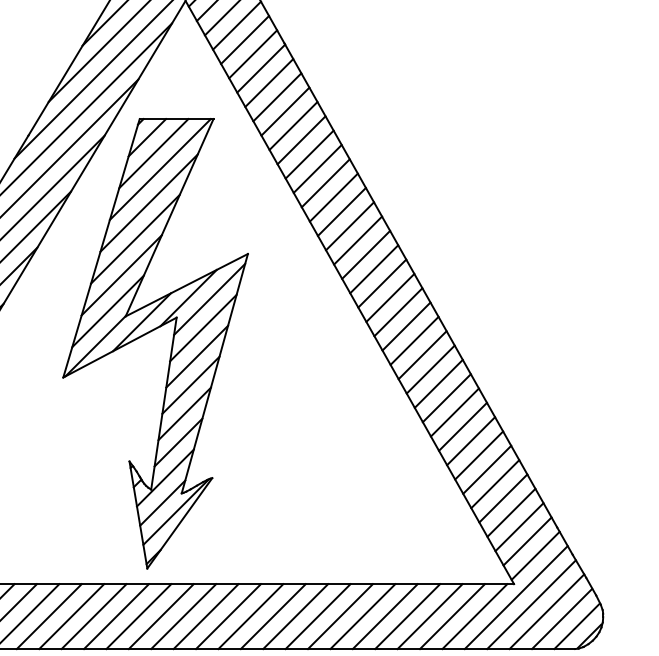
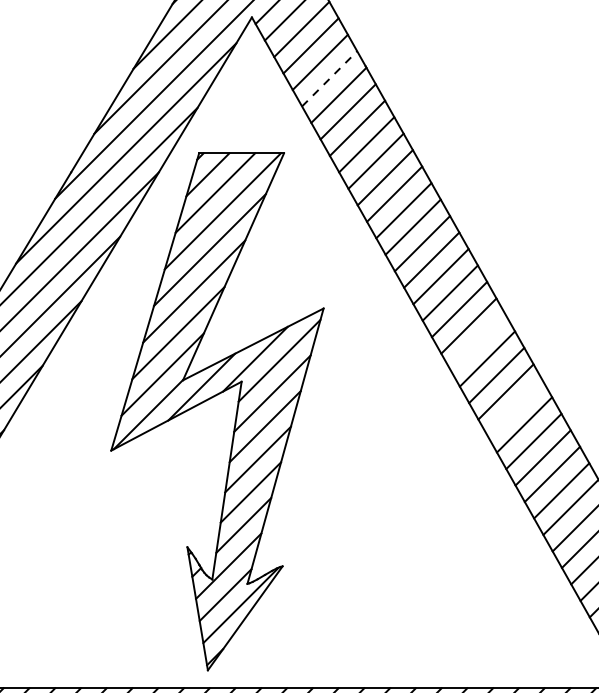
line: (253, 54) -> (330, 79), solid -> dashed
line: (382, 283) -> (478, 342), removed
line: (414, 340) -> (515, 408), removed

